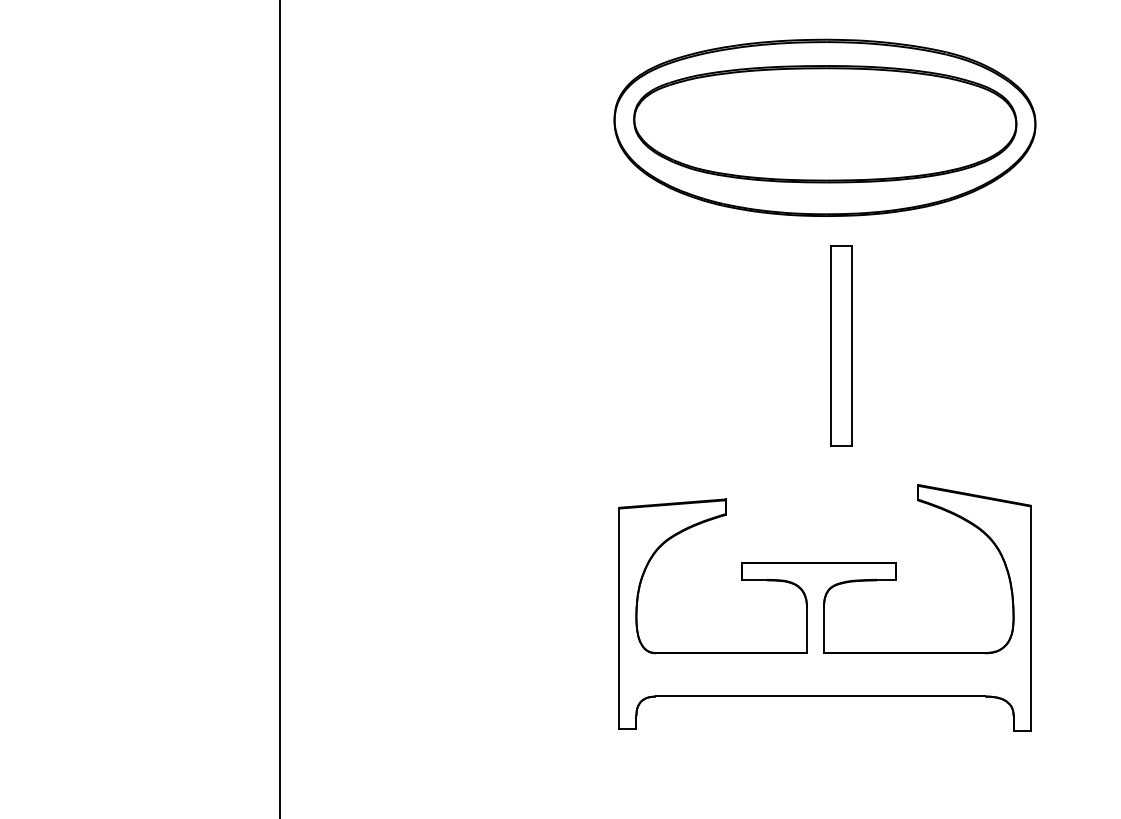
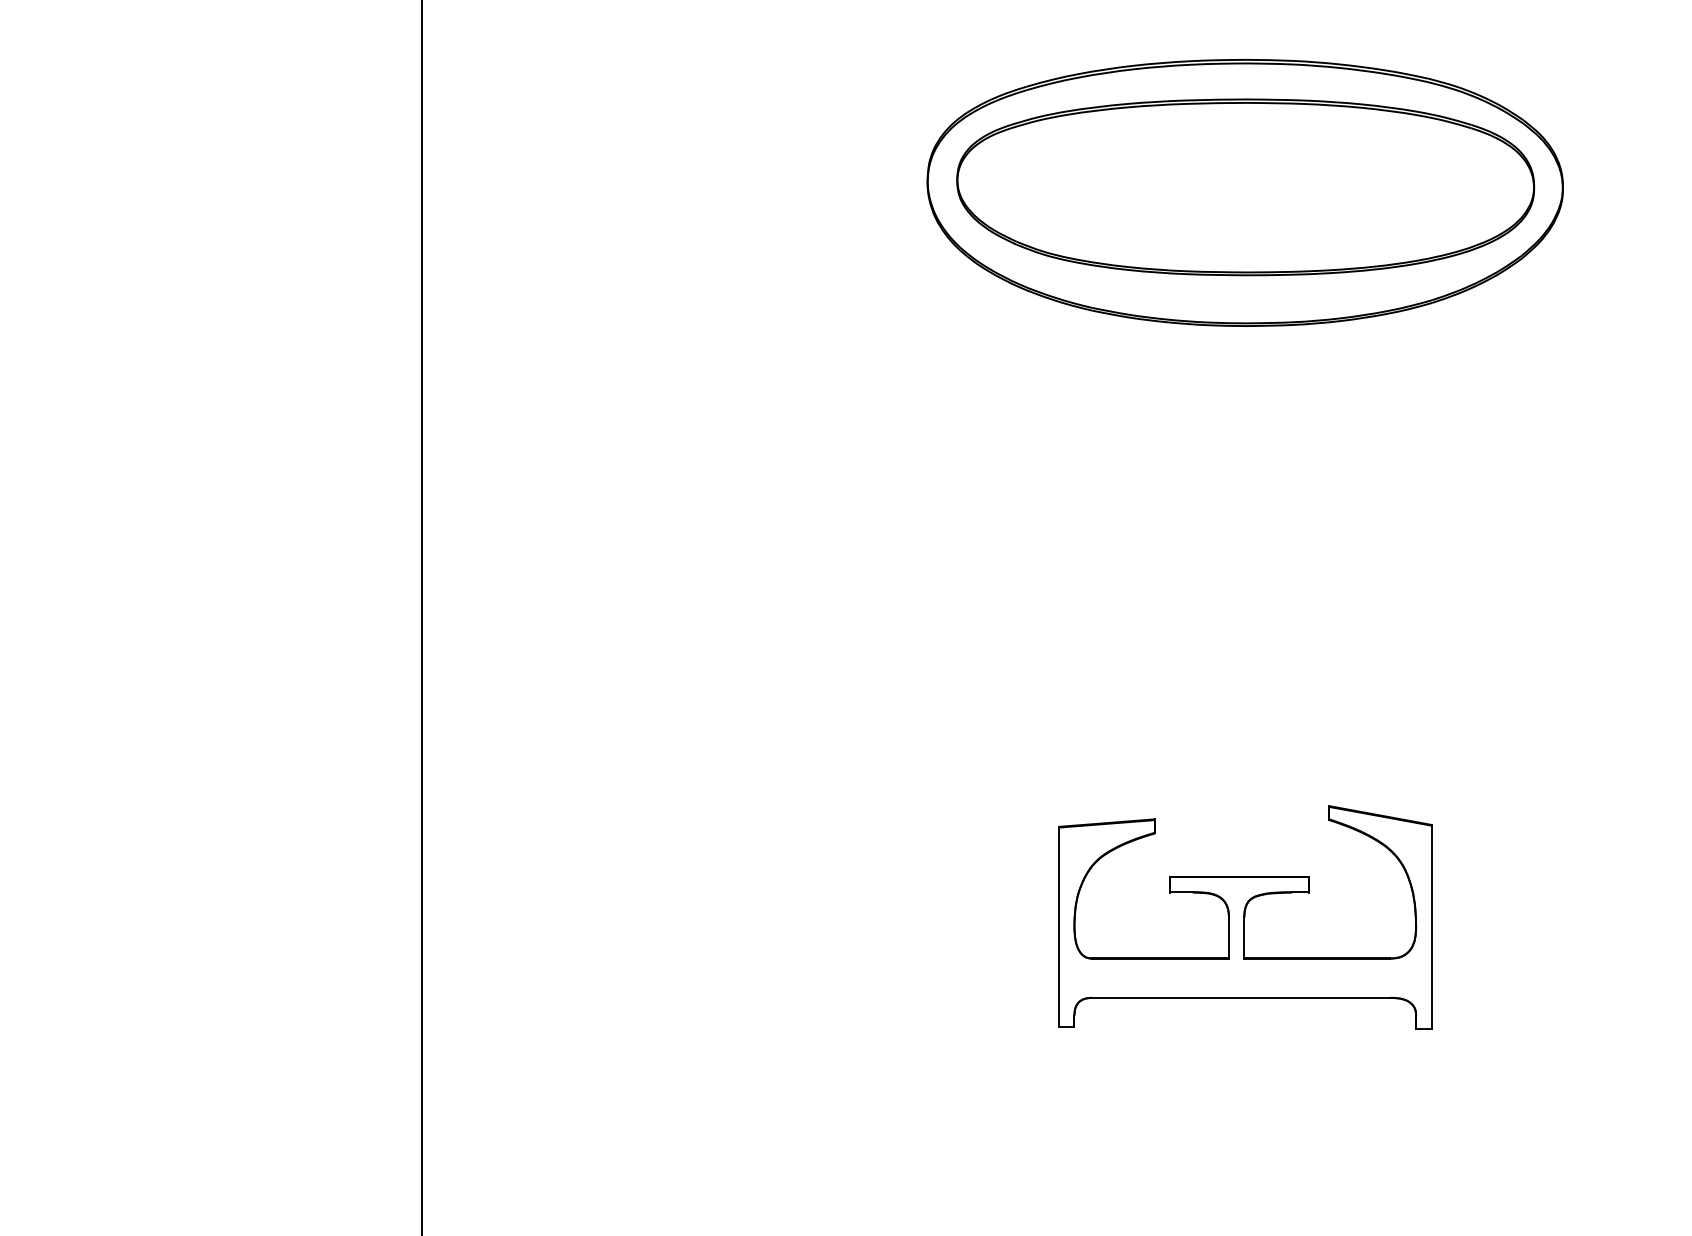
part: (841, 345) -> (1270, 521), removed
part: (824, 607) -> (1244, 916), size x0.6

